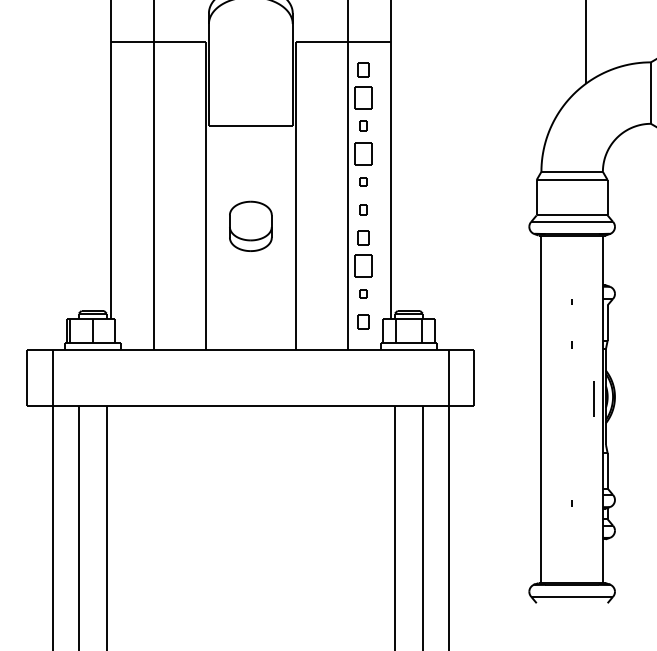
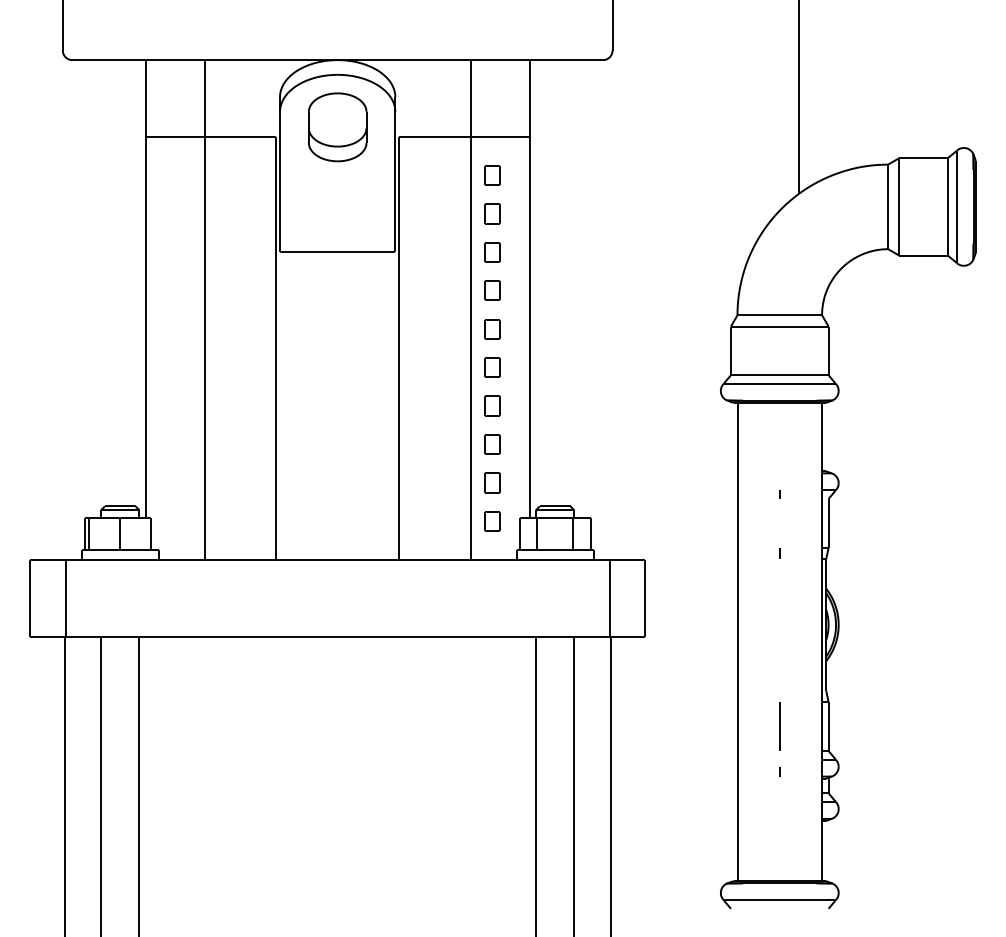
part: (363, 97) -> (492, 213), size x0.62
part: (363, 126) -> (492, 252), size x1.43
part: (363, 153) -> (492, 290), size x0.62
part: (363, 182) -> (492, 329), size x1.67
part: (363, 209) -> (492, 367), size x1.43
part: (250, 226) -> (337, 127), moved
part: (363, 265) -> (492, 444), size x0.62
part: (363, 293) -> (492, 482), size x1.67
line: (593, 398) -> (779, 726), moved

